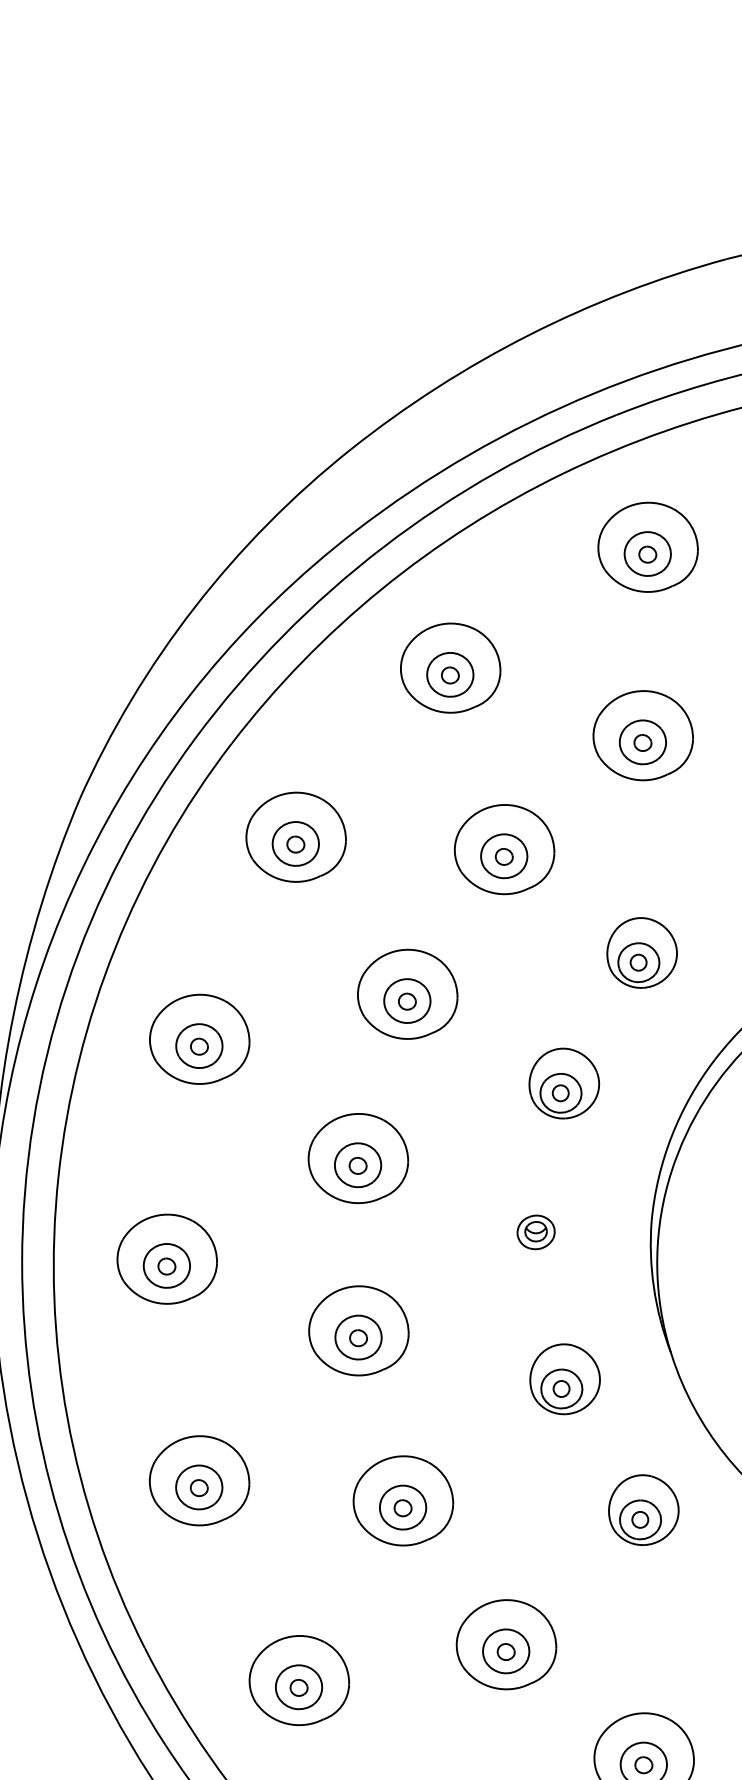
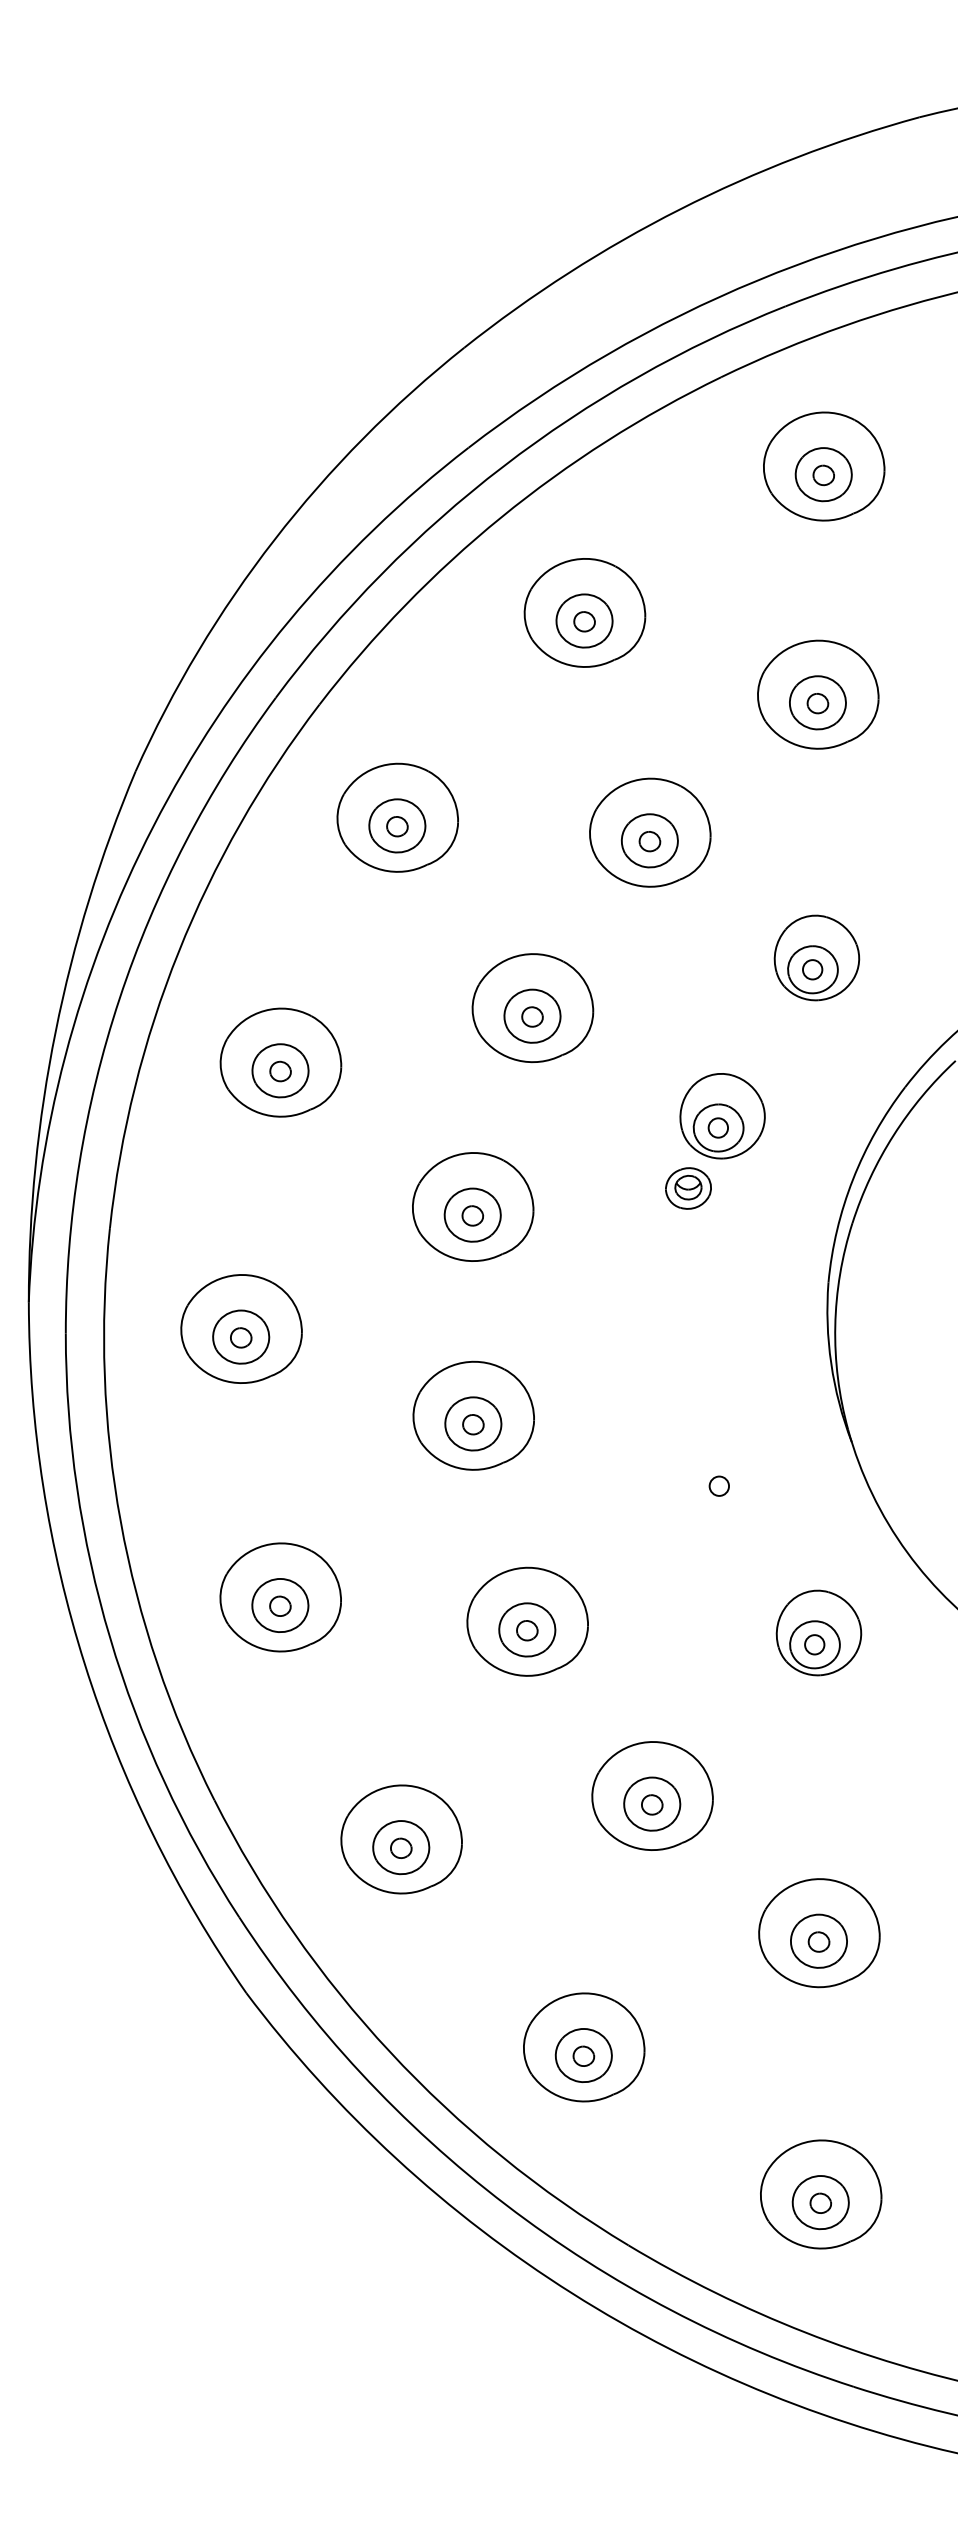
part: (536, 1232) -> (688, 1188), moved
part: (565, 1379) -> (723, 1474), removed

